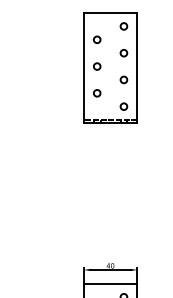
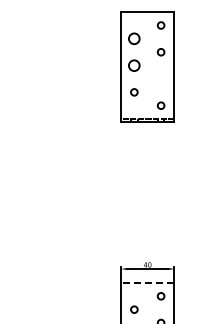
circle: (97, 39) -> (134, 38), size x1.6
circle: (97, 66) -> (134, 65), size x1.6
circle: (123, 79) -> (160, 78), removed
line: (110, 283) -> (147, 282), solid -> dashed

